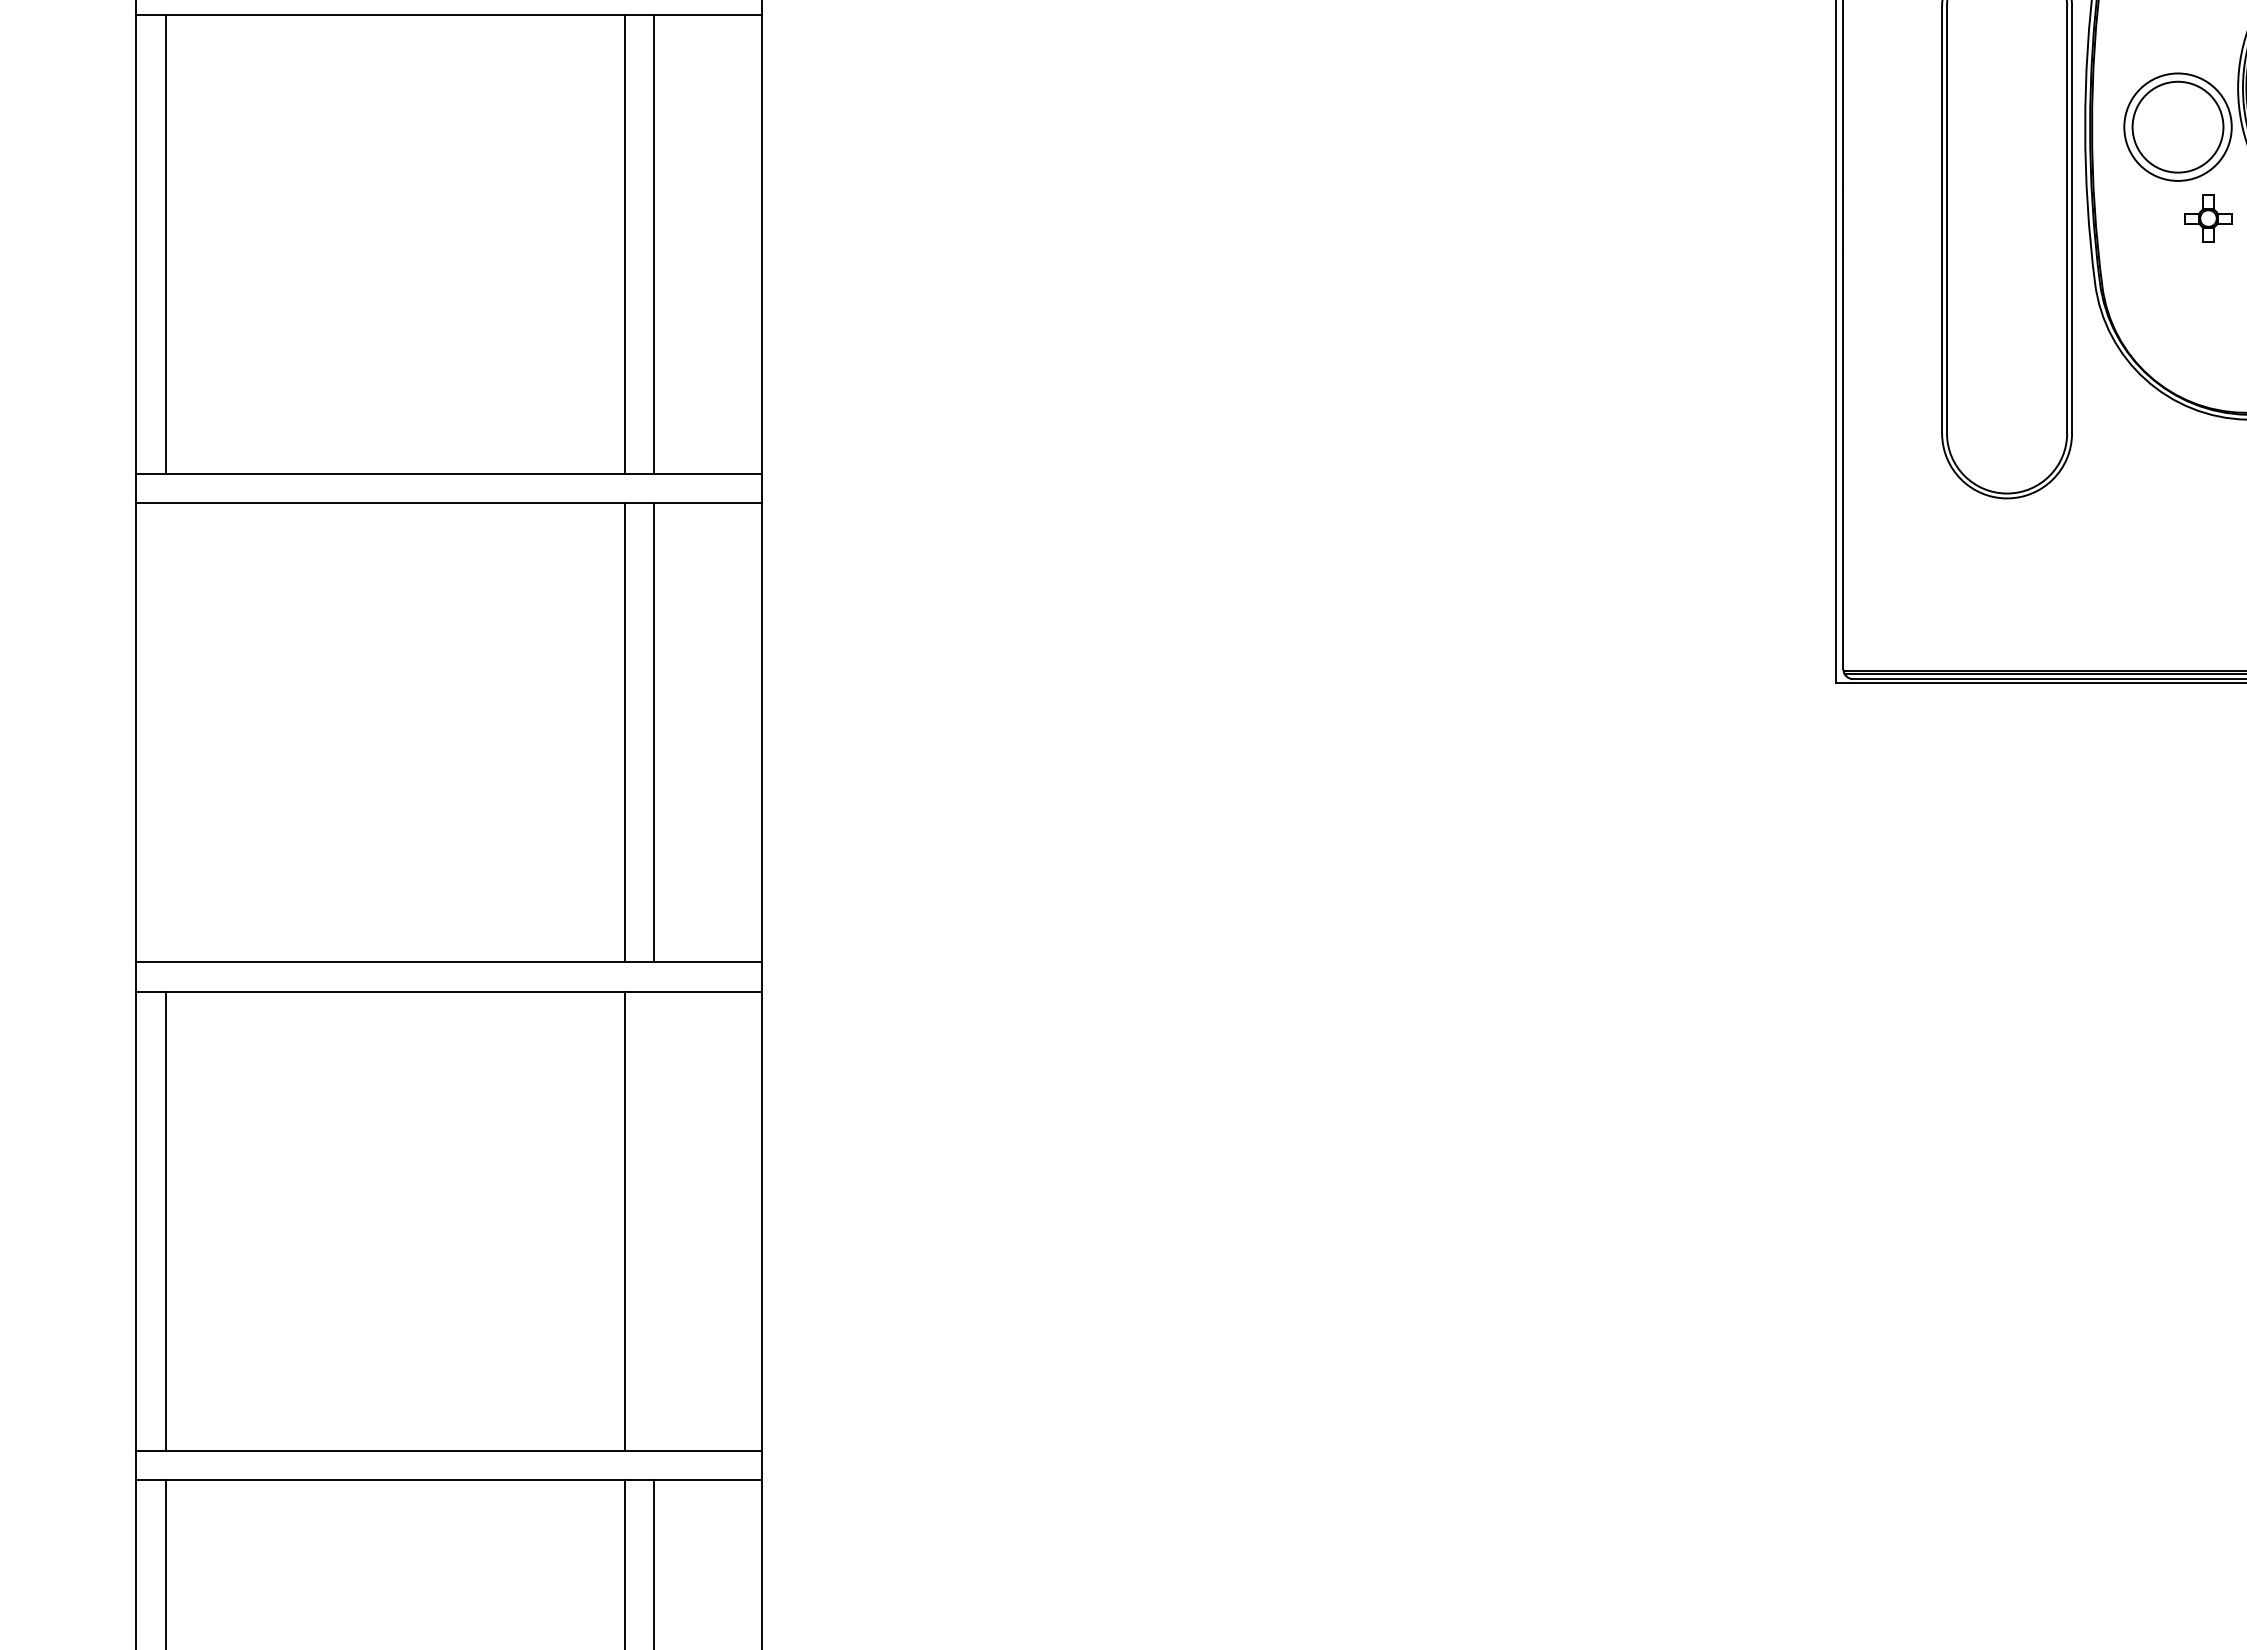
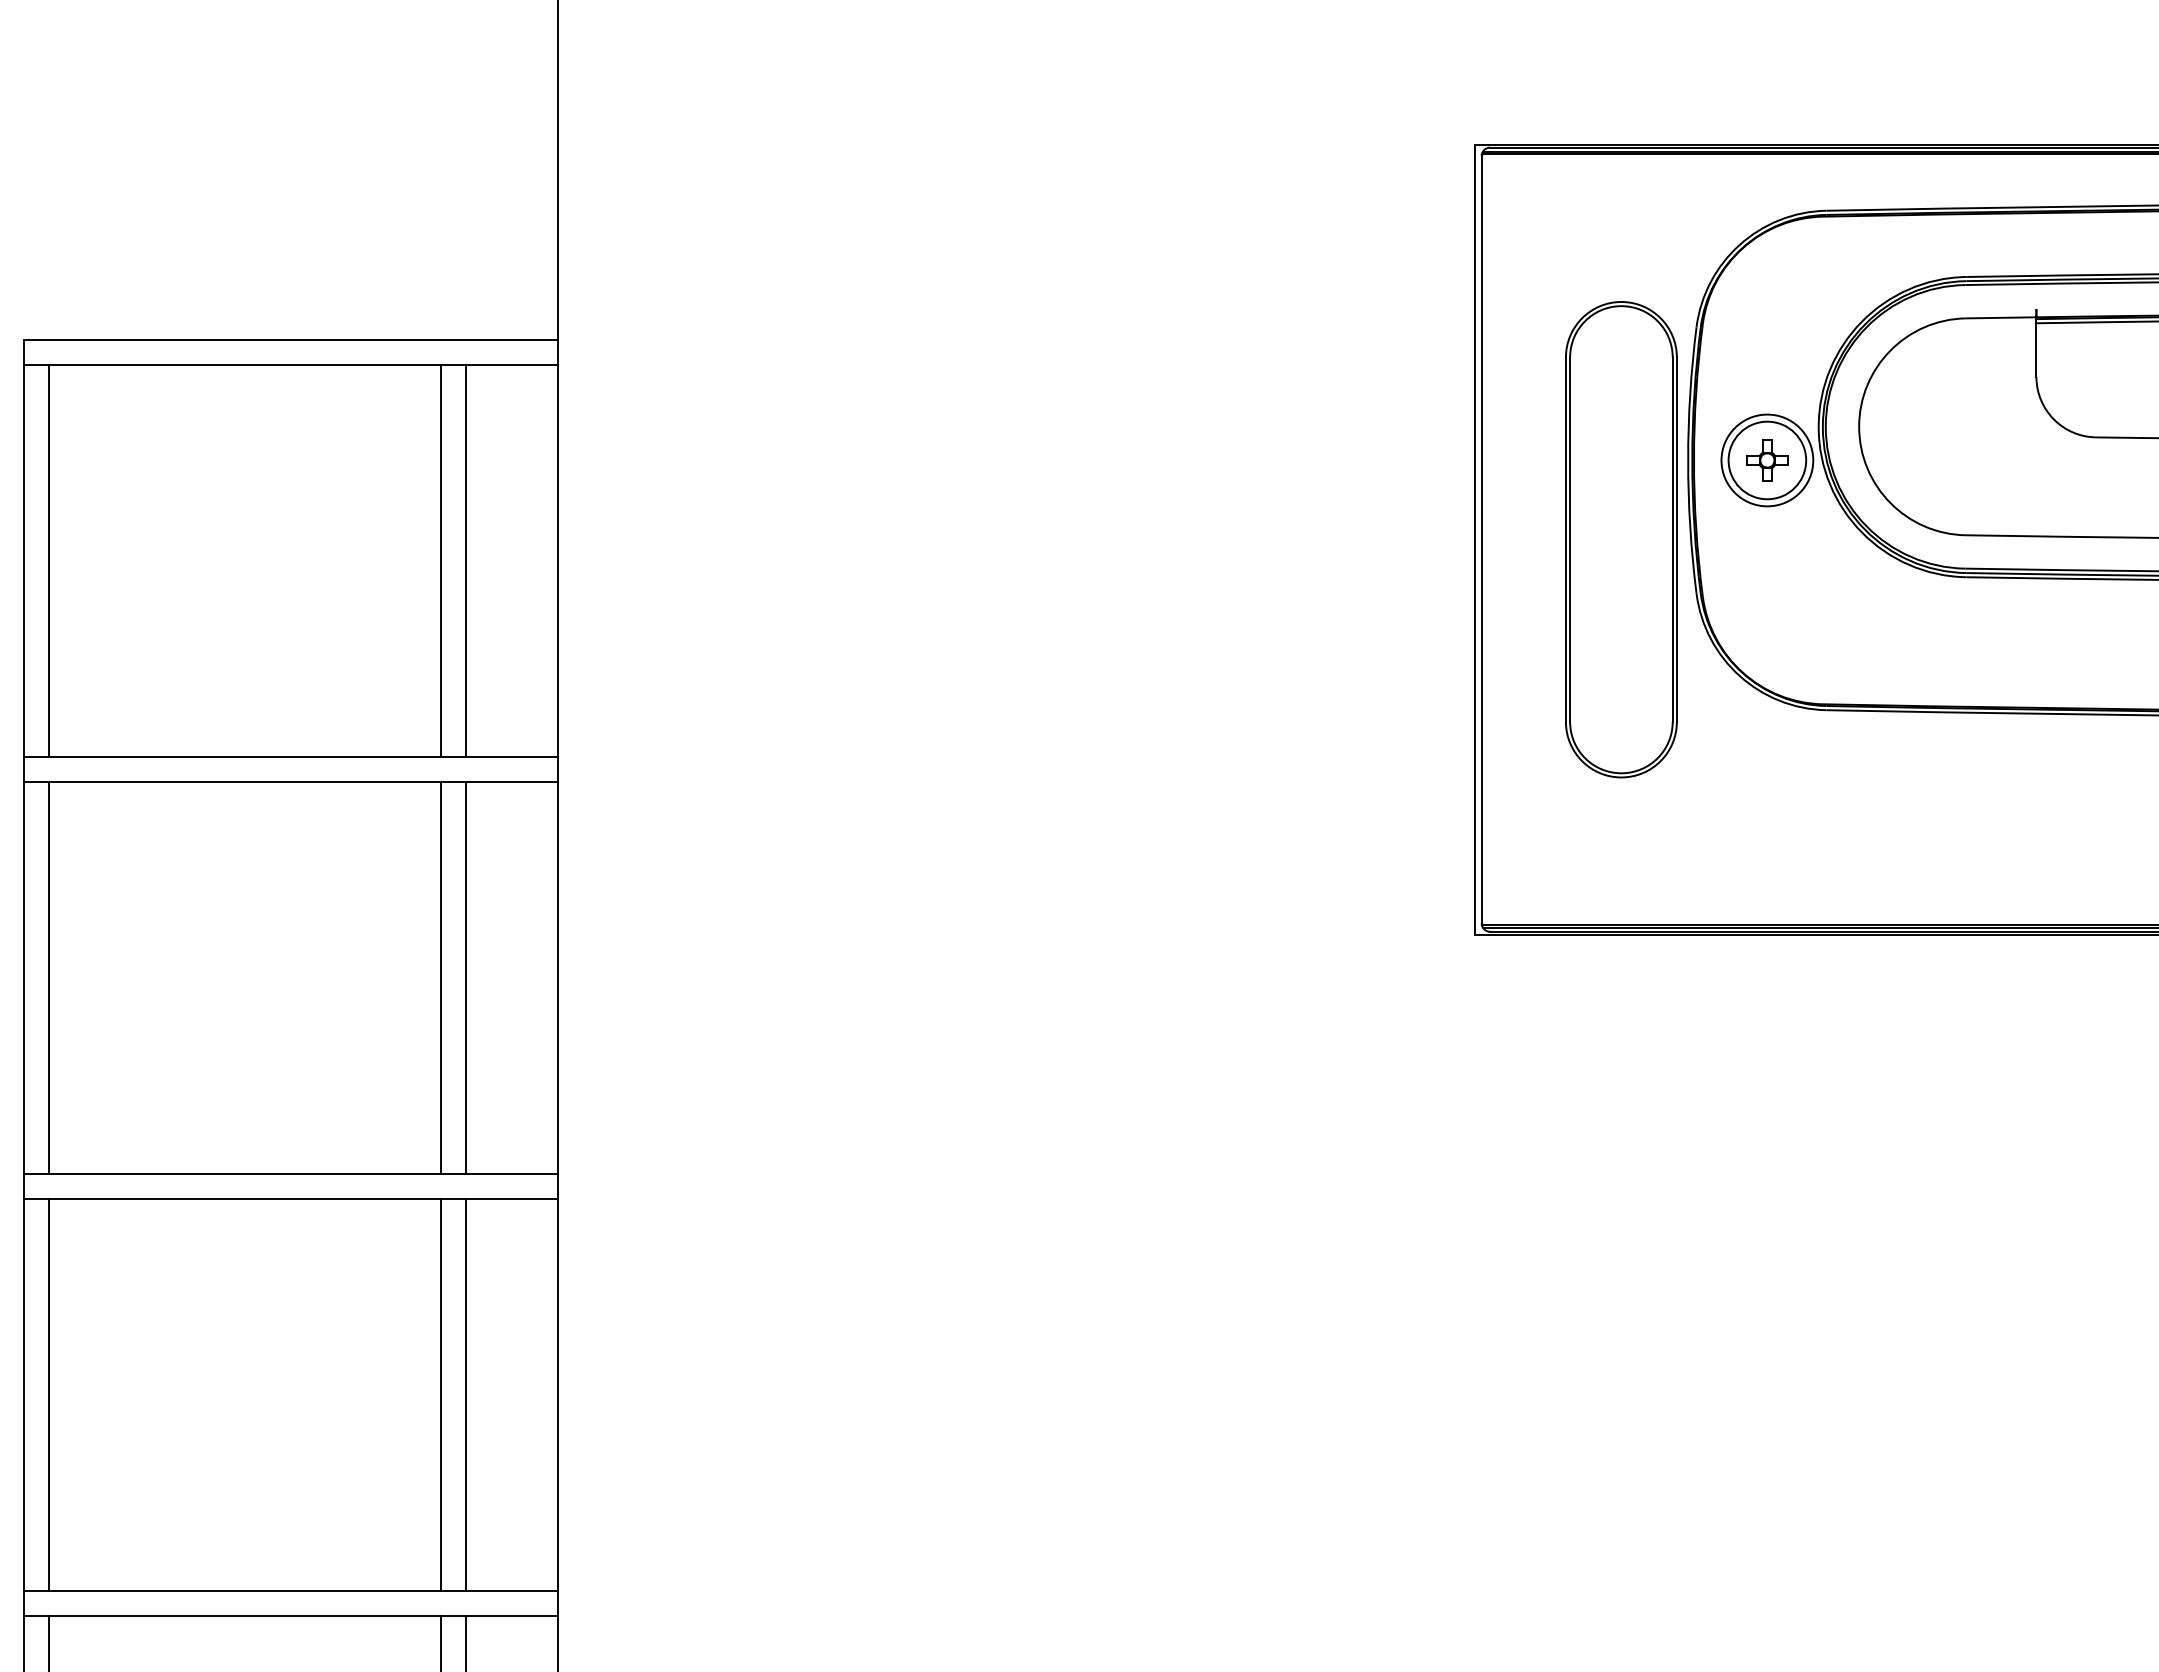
part: (2208, 218) -> (1767, 460), moved
line: (166, 732) -> (49, 977), added
line: (654, 1221) -> (466, 1394), added

